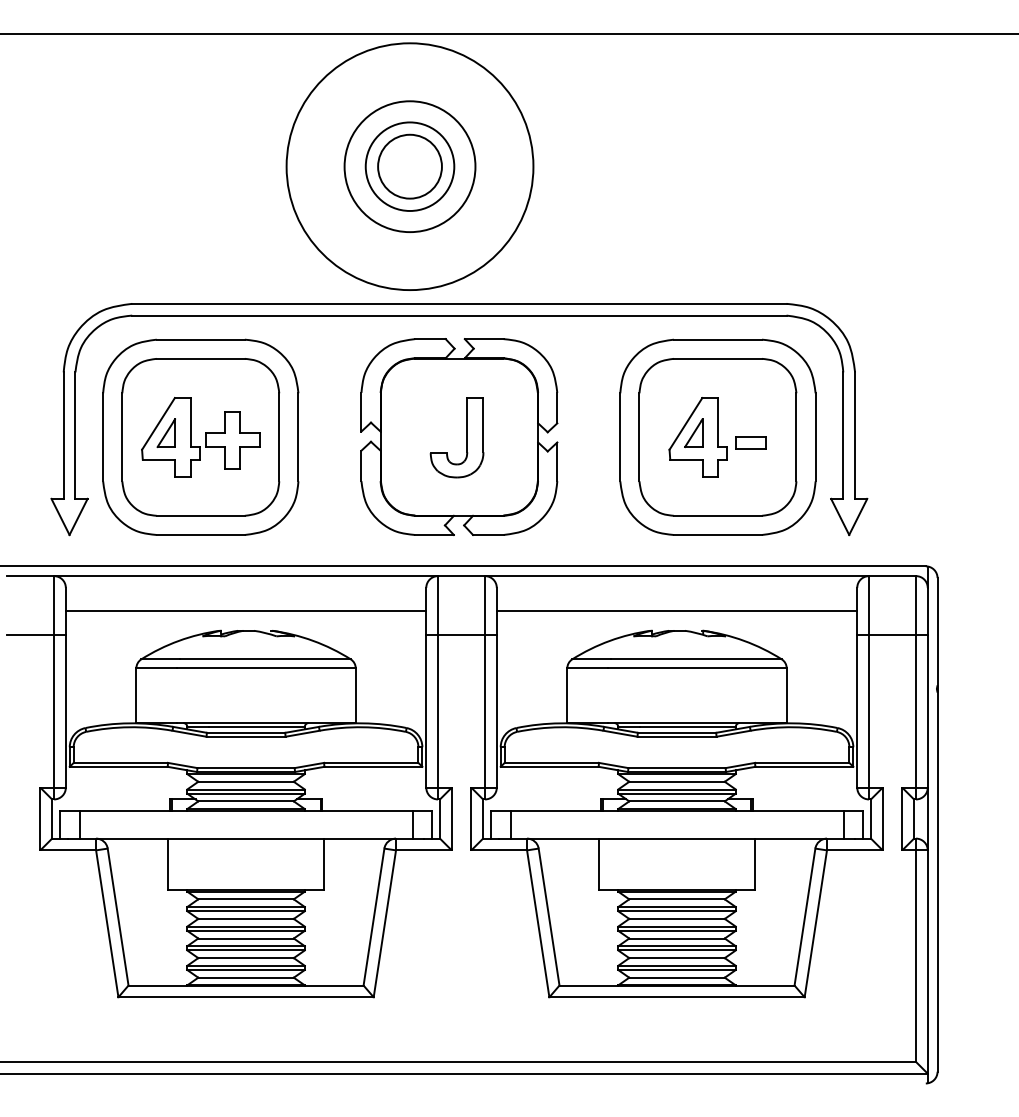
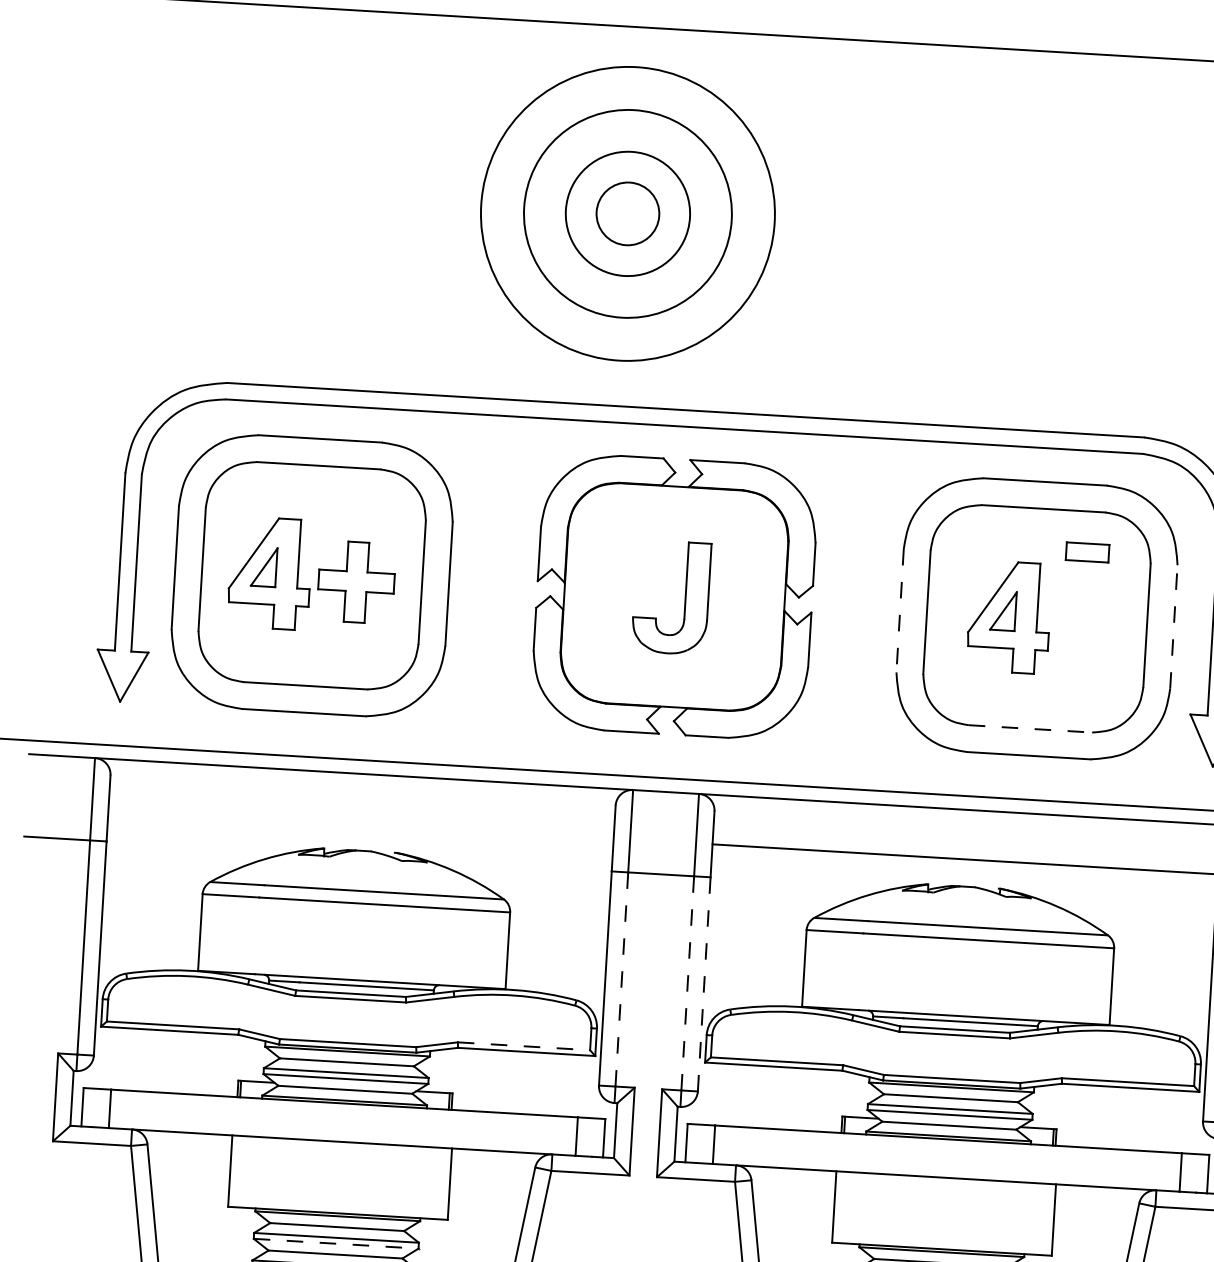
circle: (409, 166) -> (627, 213), size x0.6
circle: (409, 166) -> (627, 213), size x0.7
circle: (409, 166) -> (627, 213), size x1.6
line: (815, 436) -> (1173, 625), solid -> dashed
line: (620, 437) -> (900, 610), solid -> dashed
part: (750, 442) -> (1086, 551), moved
line: (718, 515) -> (1031, 728), solid -> dashed
line: (245, 611) -> (360, 823), removed
line: (485, 710) -> (688, 982), solid -> dashed
line: (438, 711) -> (622, 979), solid -> dashed
line: (496, 711) -> (703, 984), solid -> dashed
line: (371, 762) -> (524, 1045), solid -> dashed
line: (246, 911) -> (336, 1244), solid -> dashed

